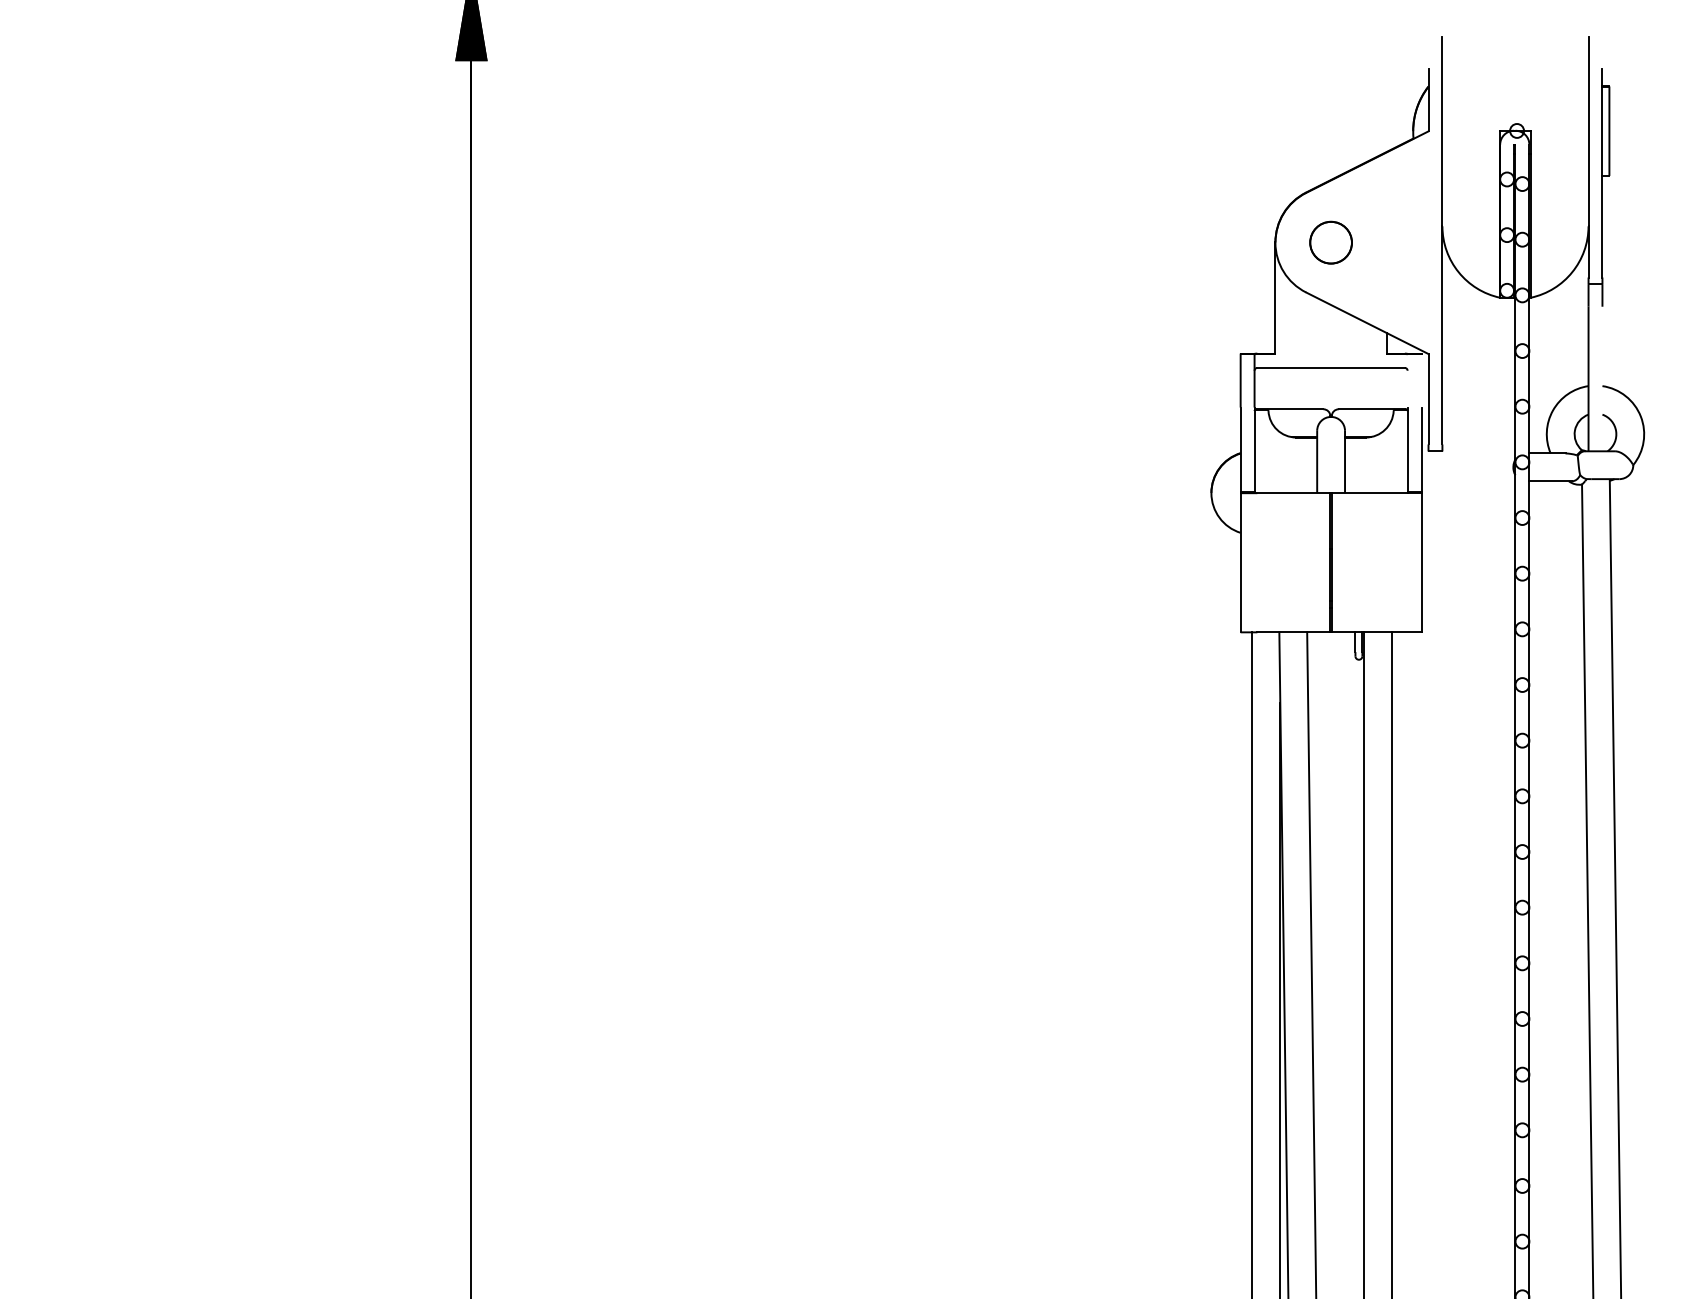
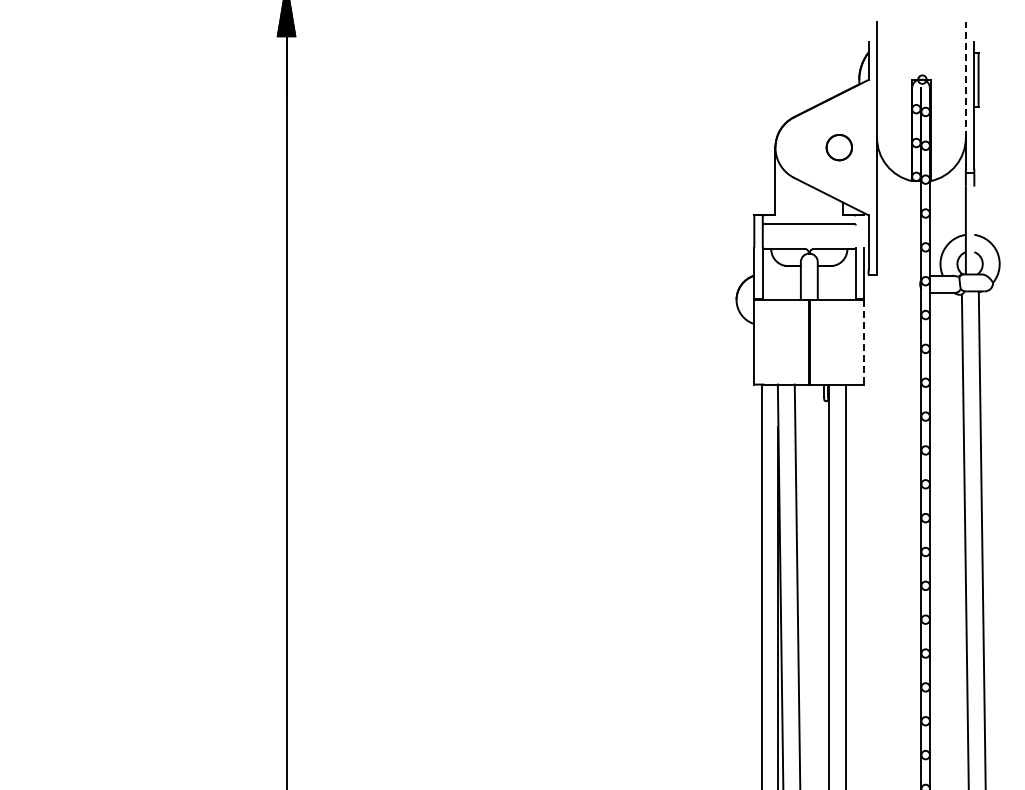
line: (1587, 132) -> (965, 80), solid -> dashed
circle: (1329, 242) -> (838, 147), moved
line: (1421, 563) -> (864, 342), solid -> dashed

